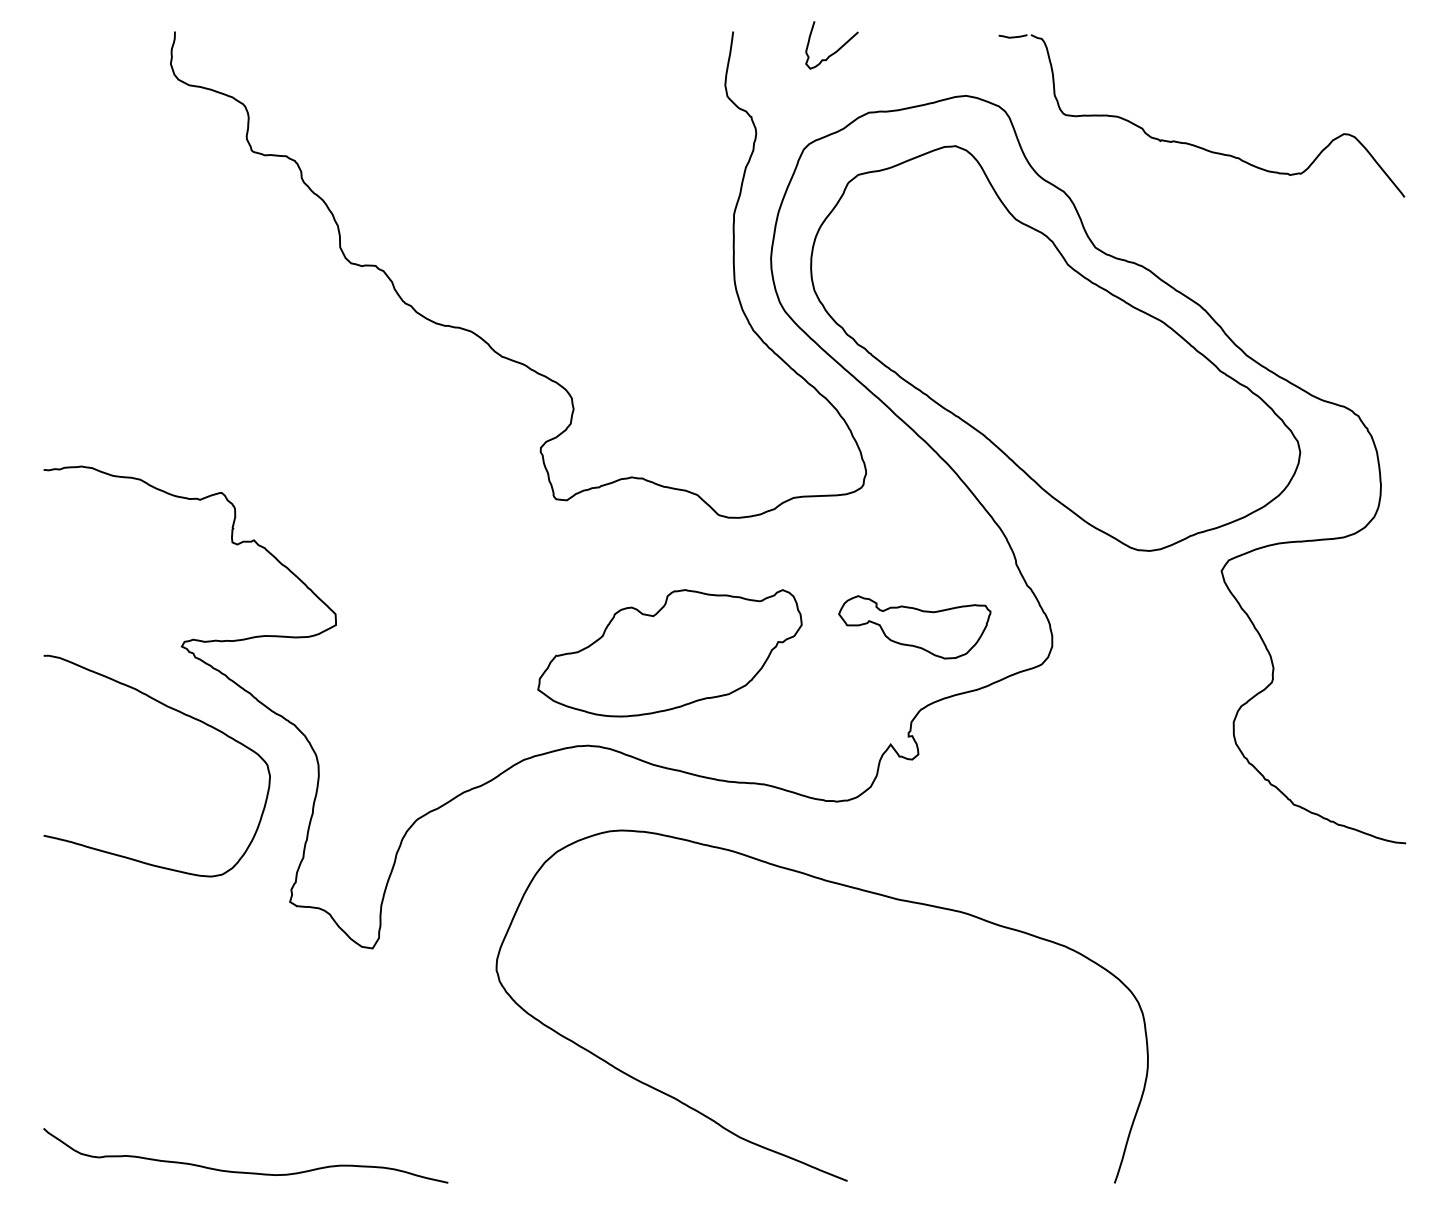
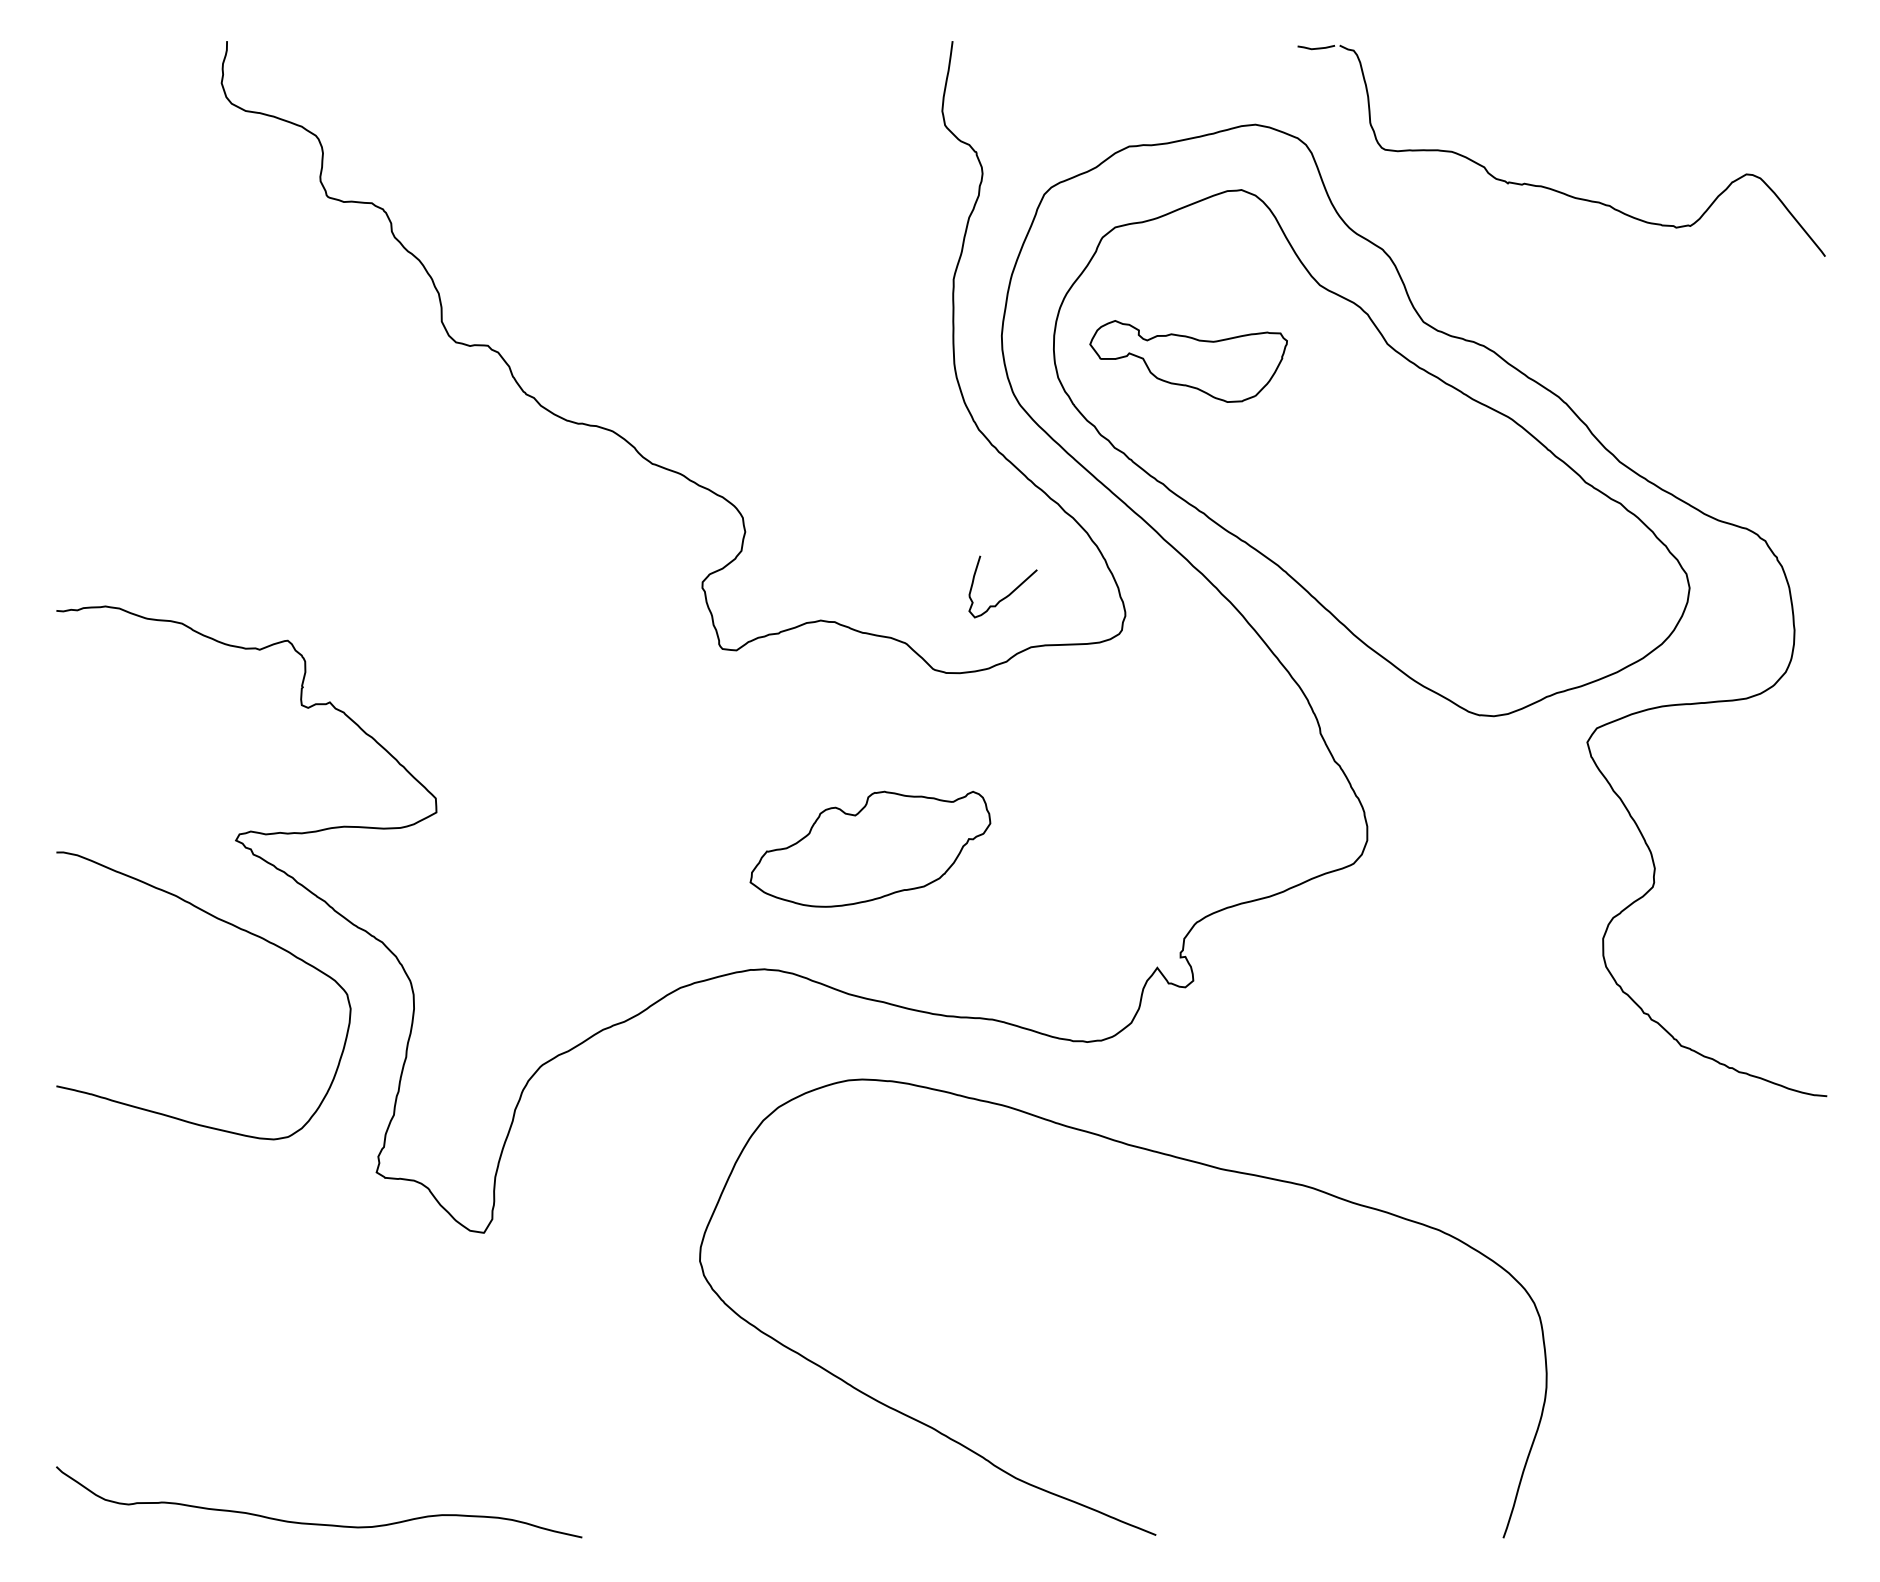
curve: (834, 51) -> (1006, 595), moved
part: (914, 627) -> (1188, 361), moved
part: (670, 653) -> (870, 849), size x0.7
curve: (851, 888) -> (1161, 1154), moved

